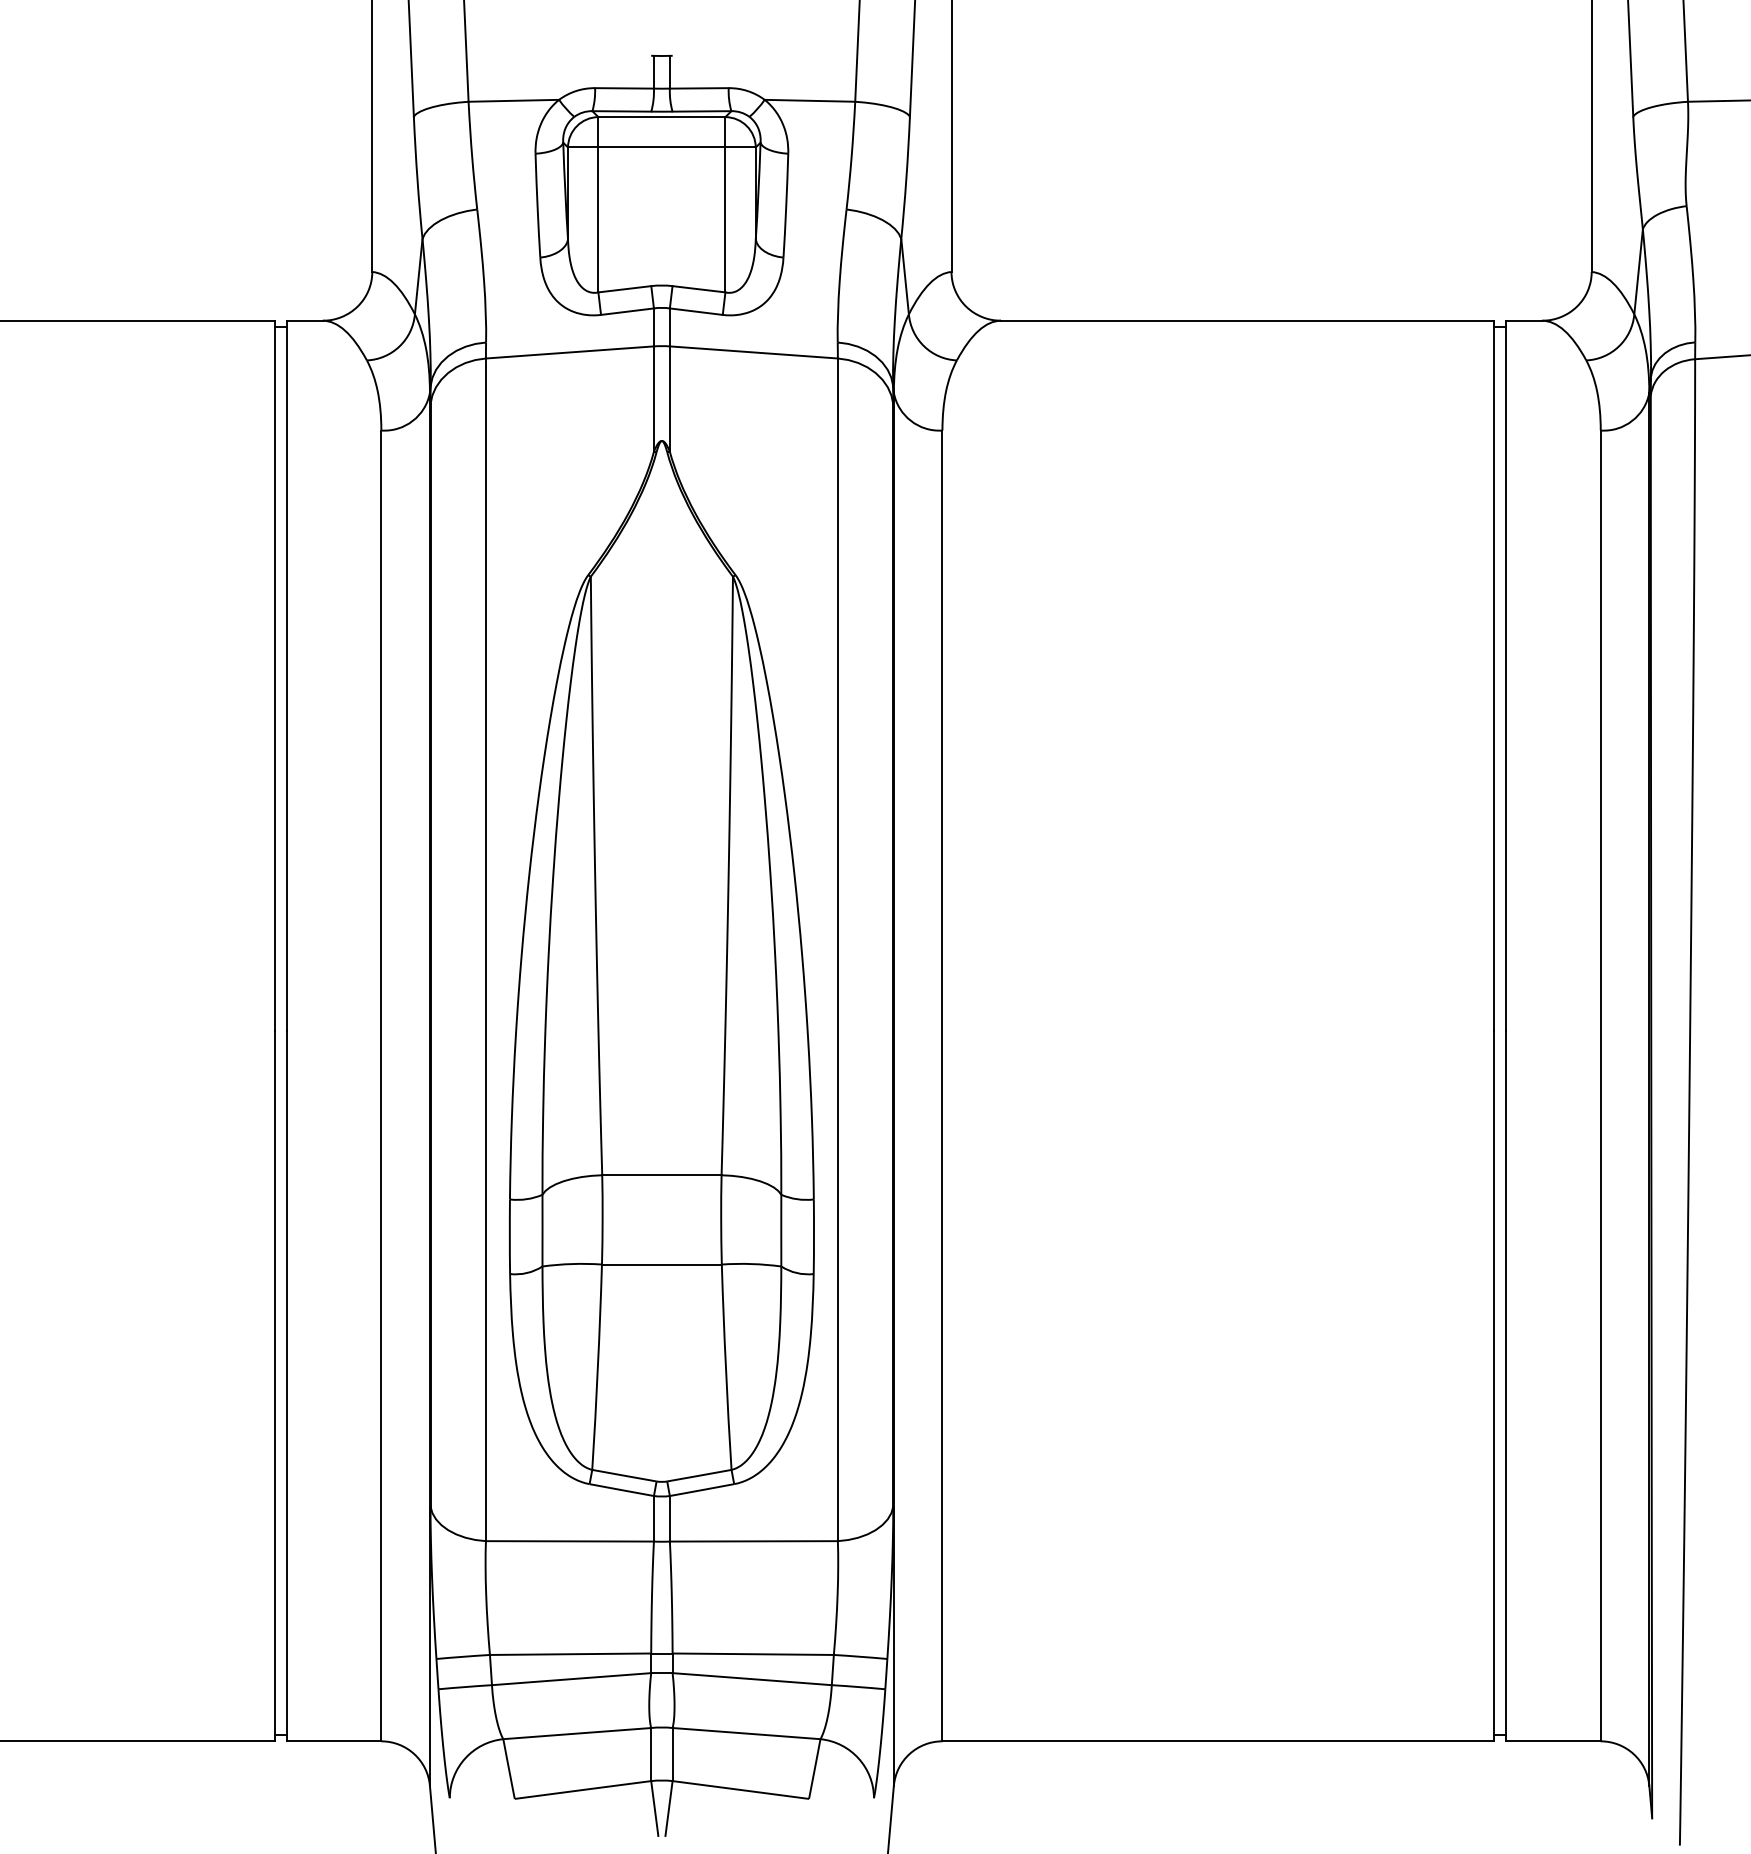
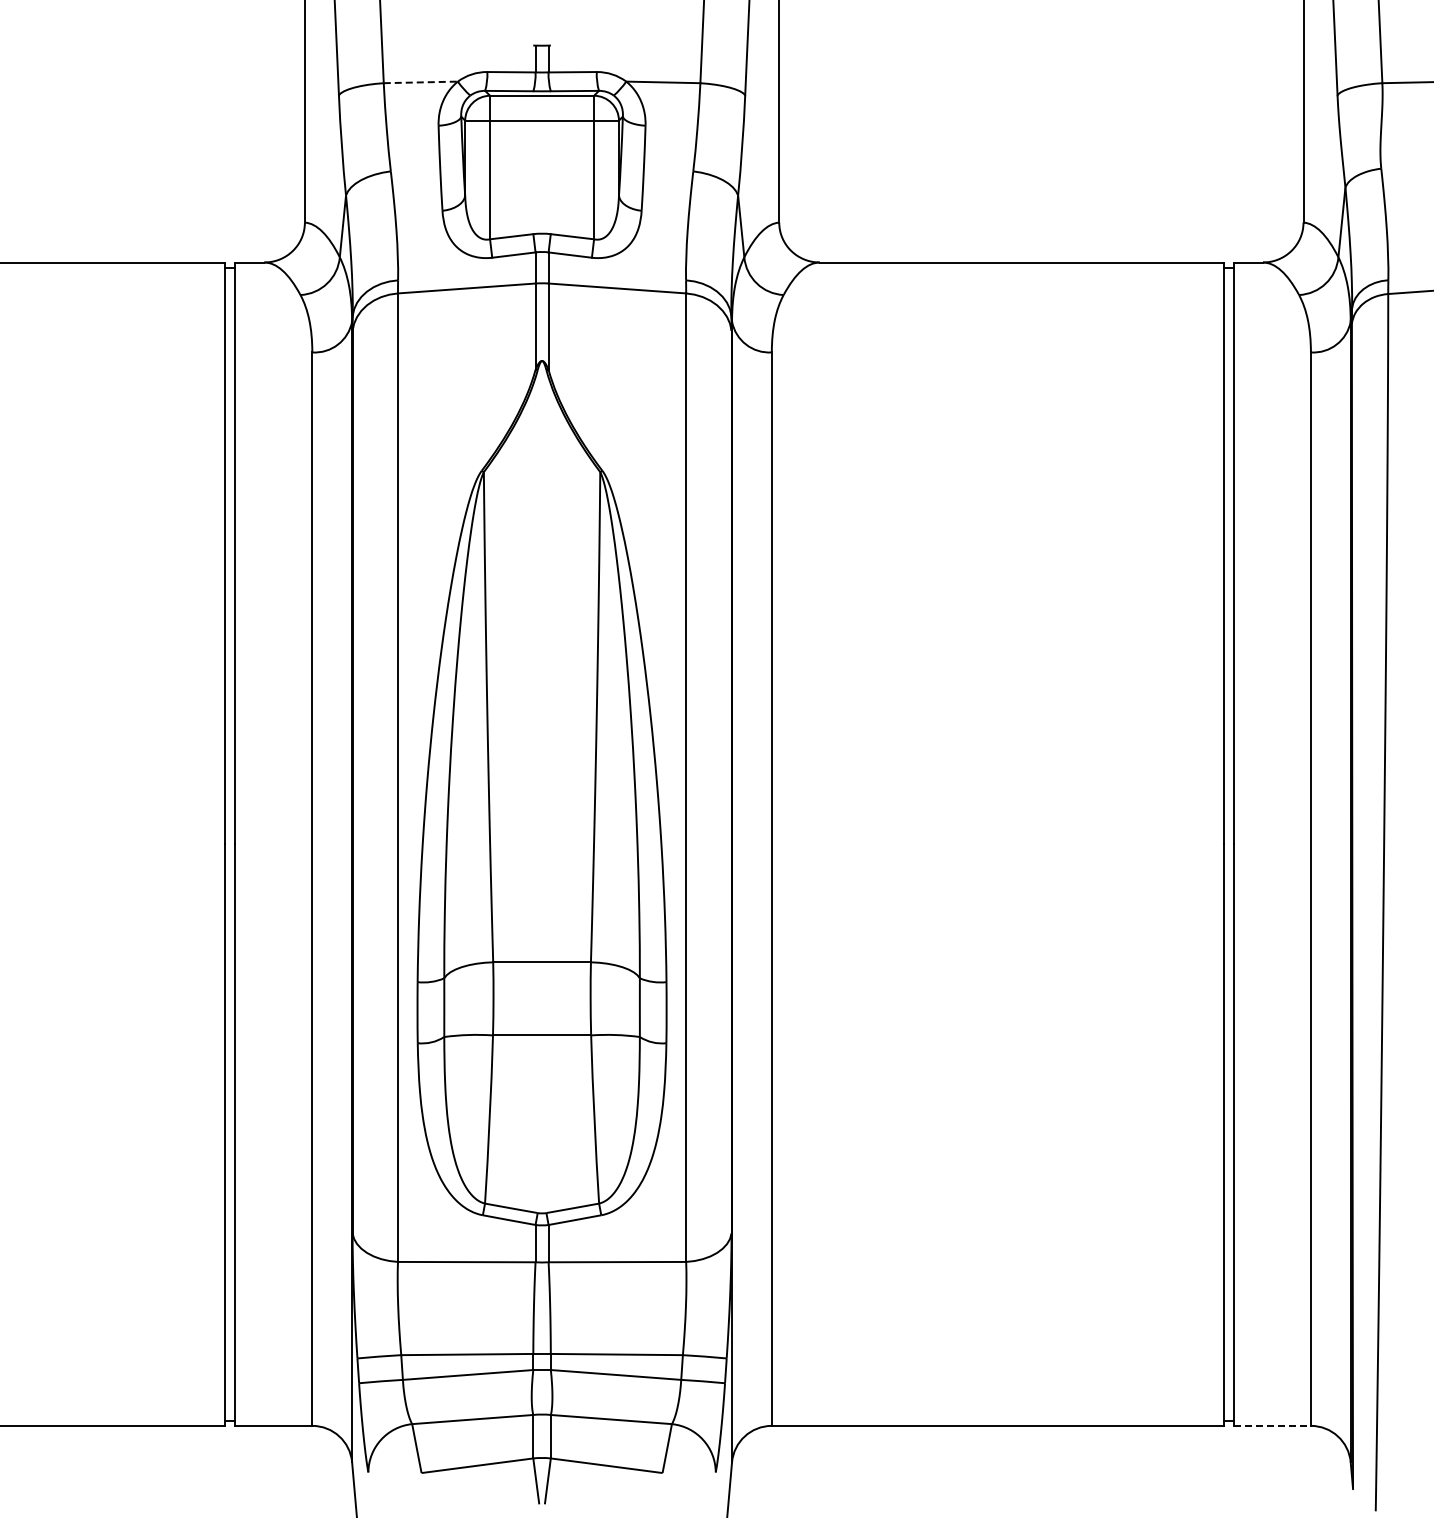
line: (514, 100) -> (421, 82), solid -> dashed
line: (1553, 1740) -> (1272, 1425), solid -> dashed

